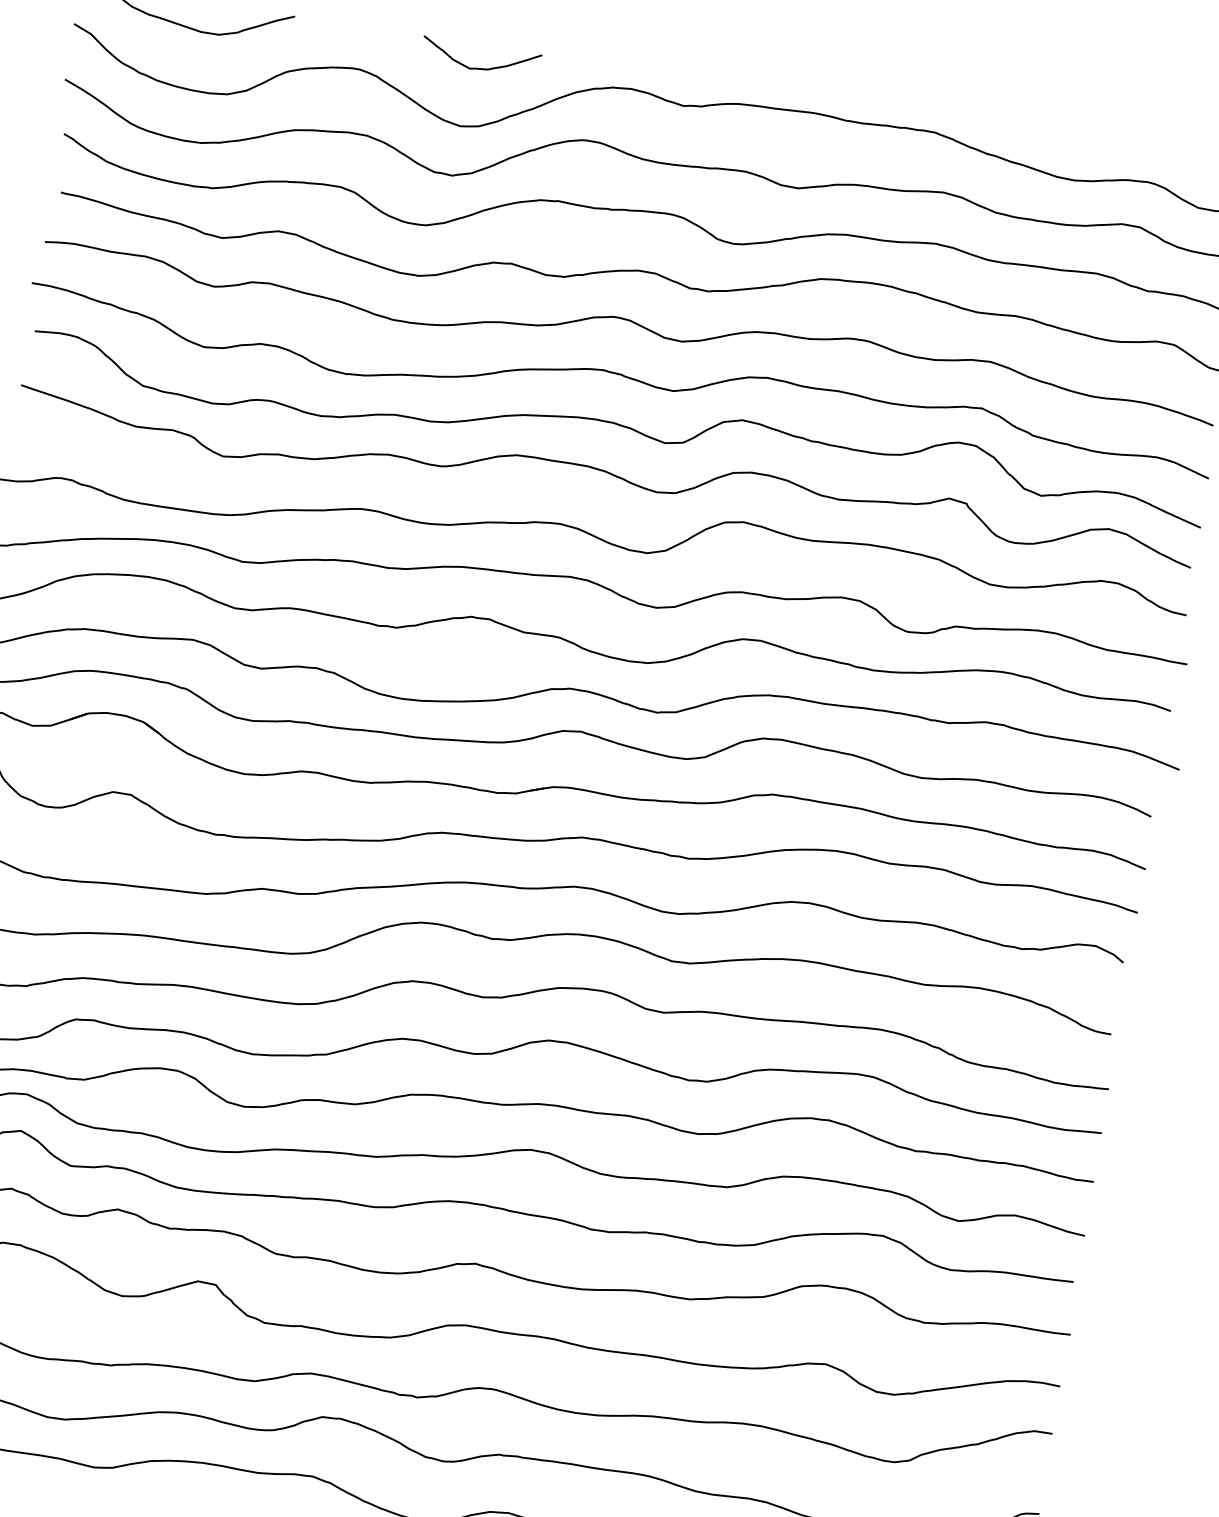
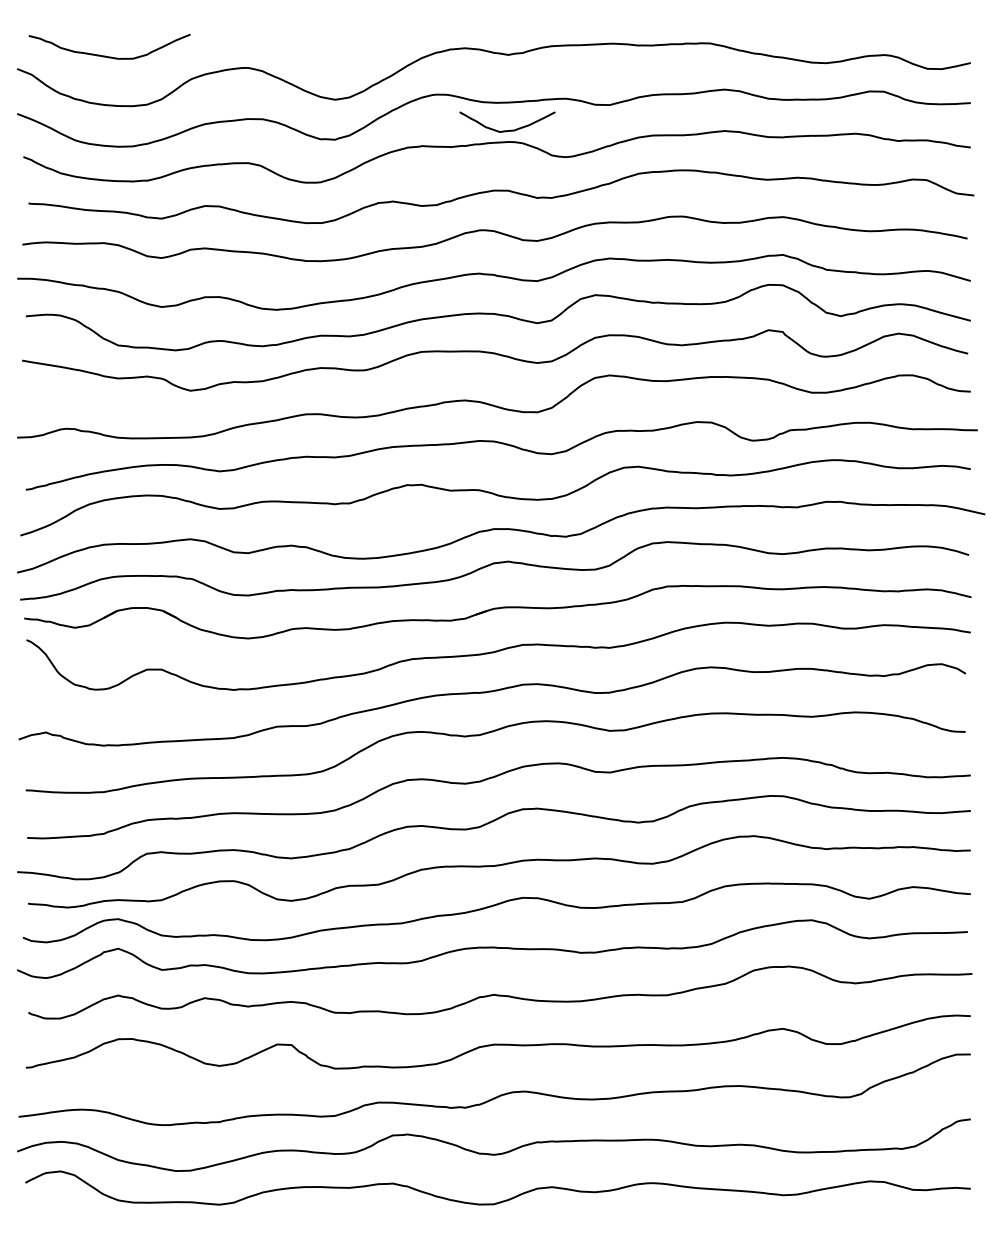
curve: (483, 67) -> (510, 129), moved

